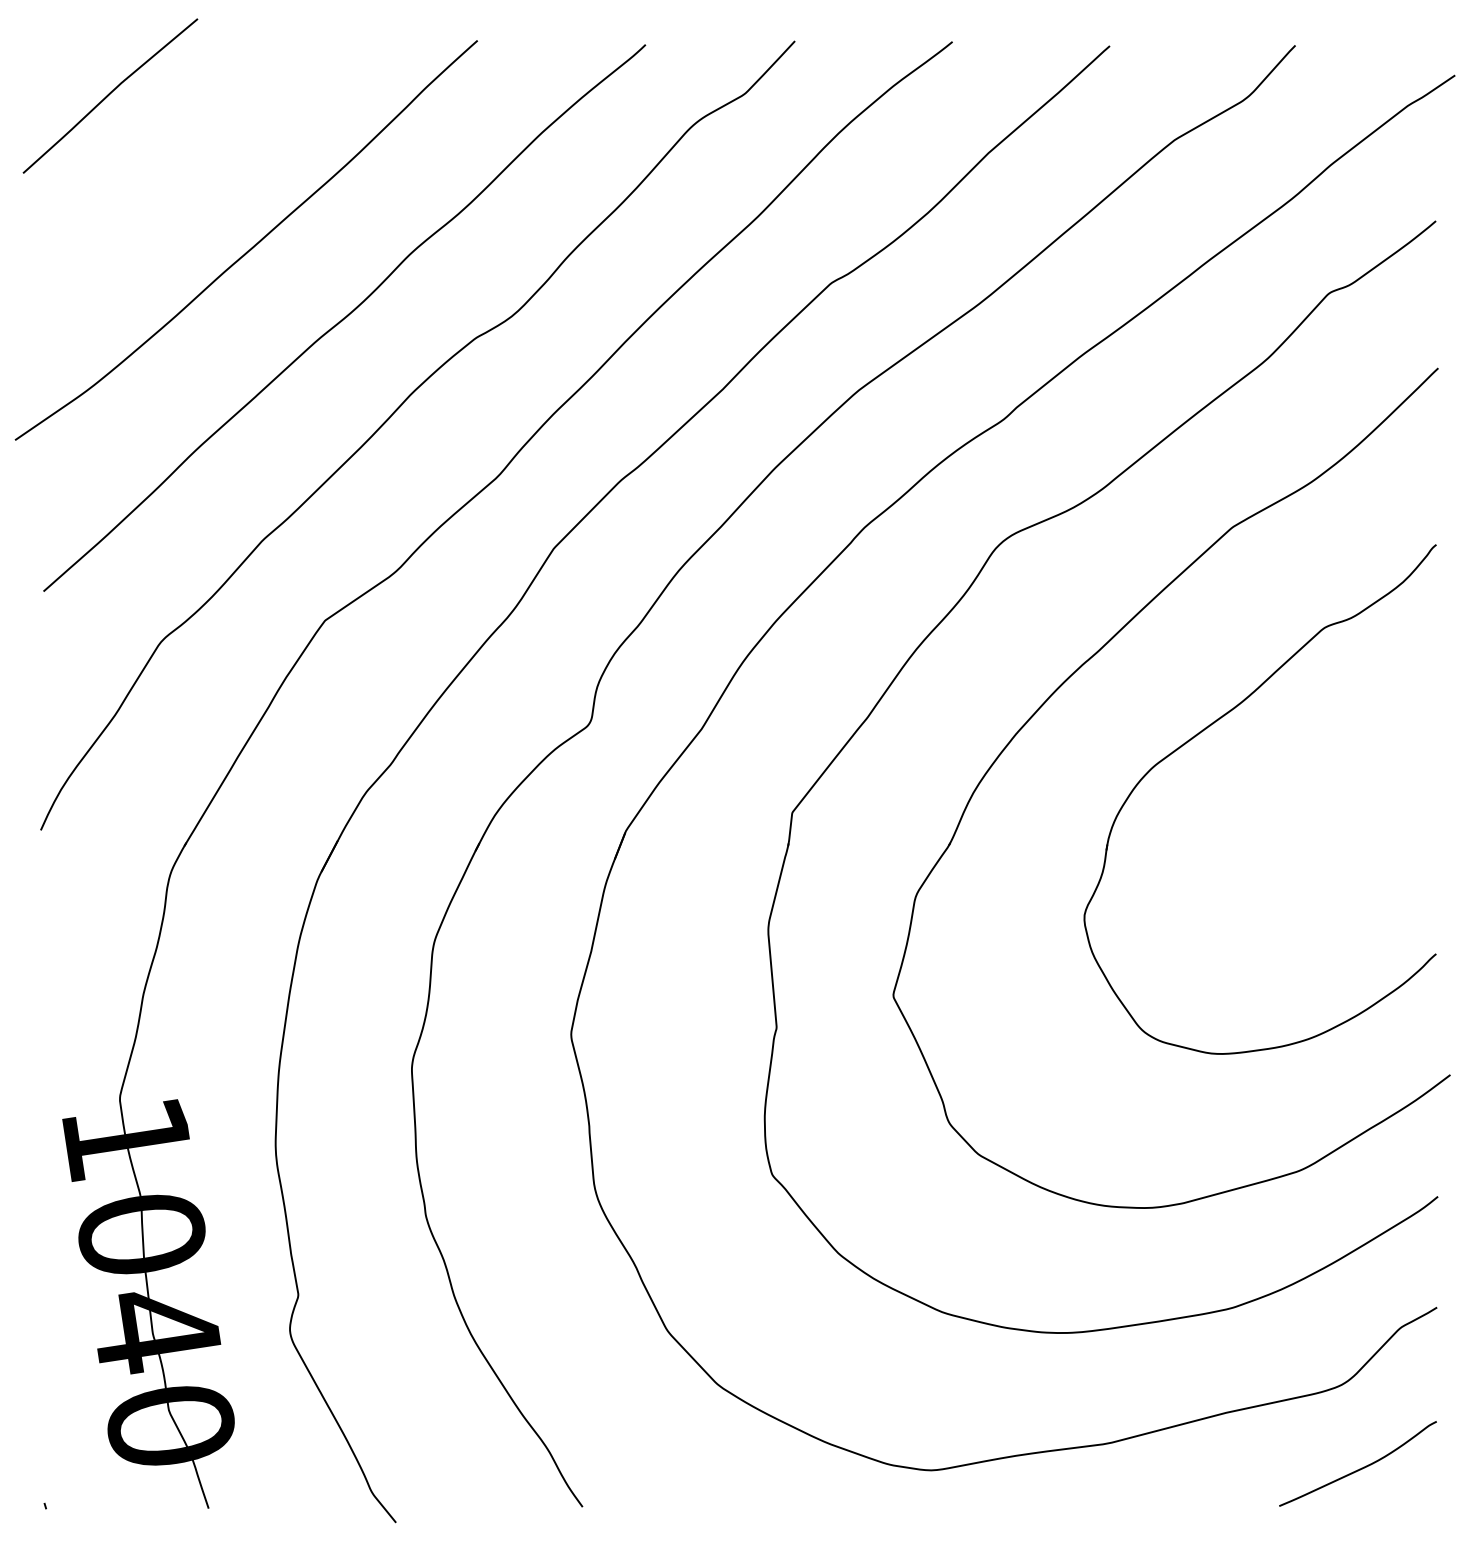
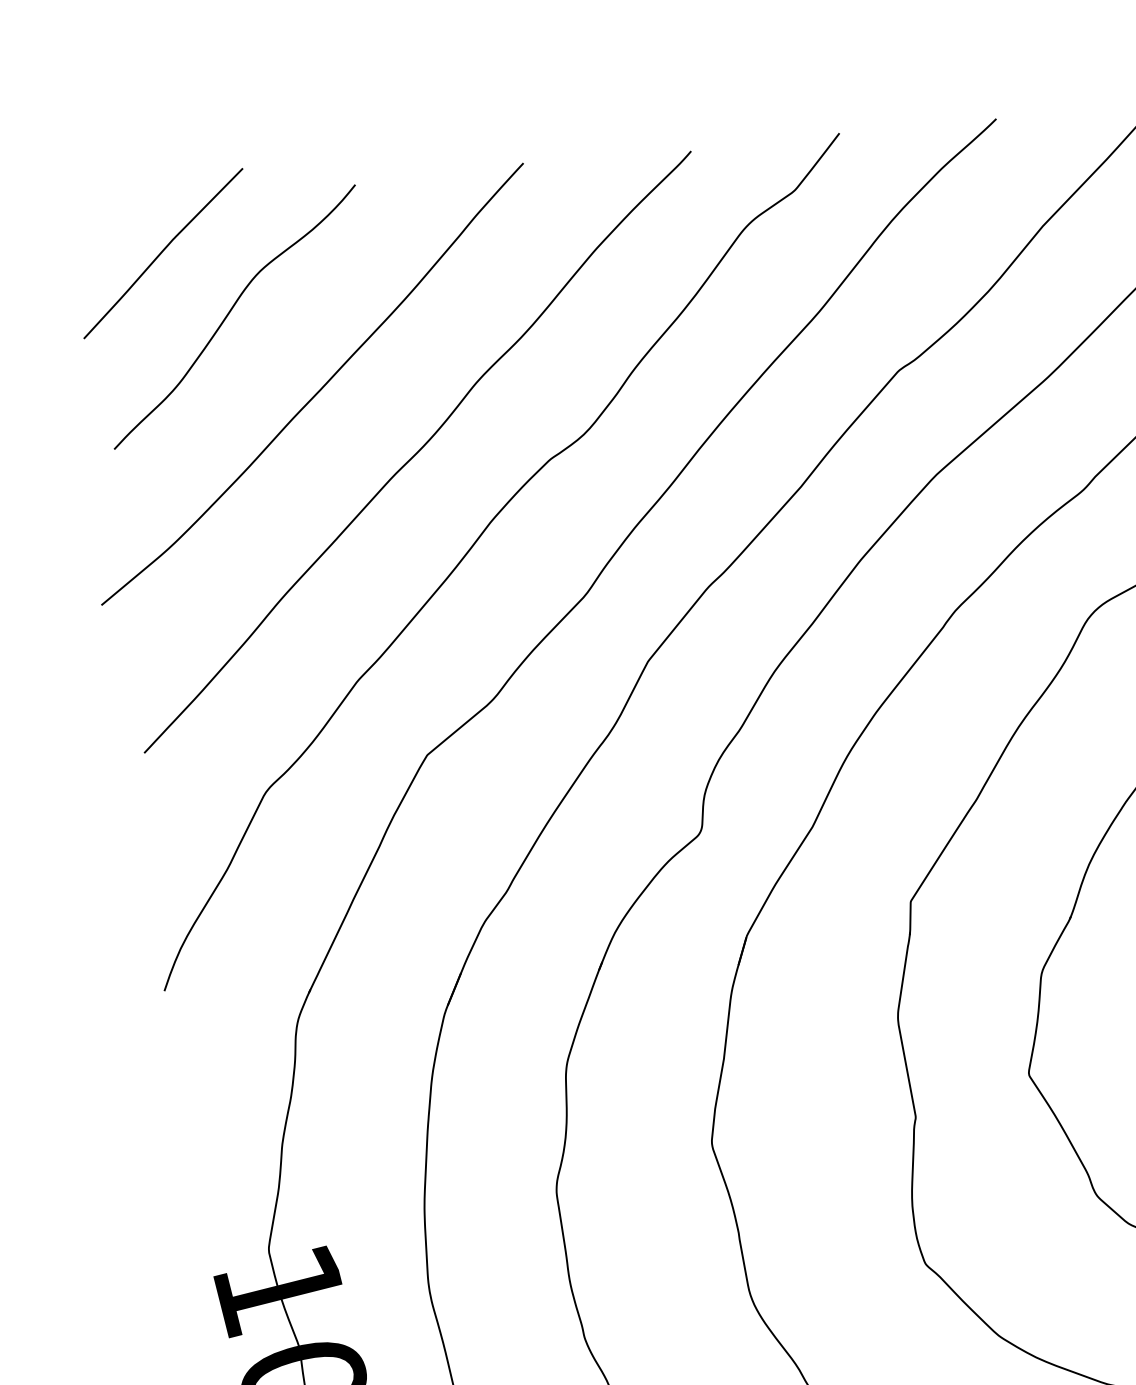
curve: (171, 161) -> (230, 312), added

